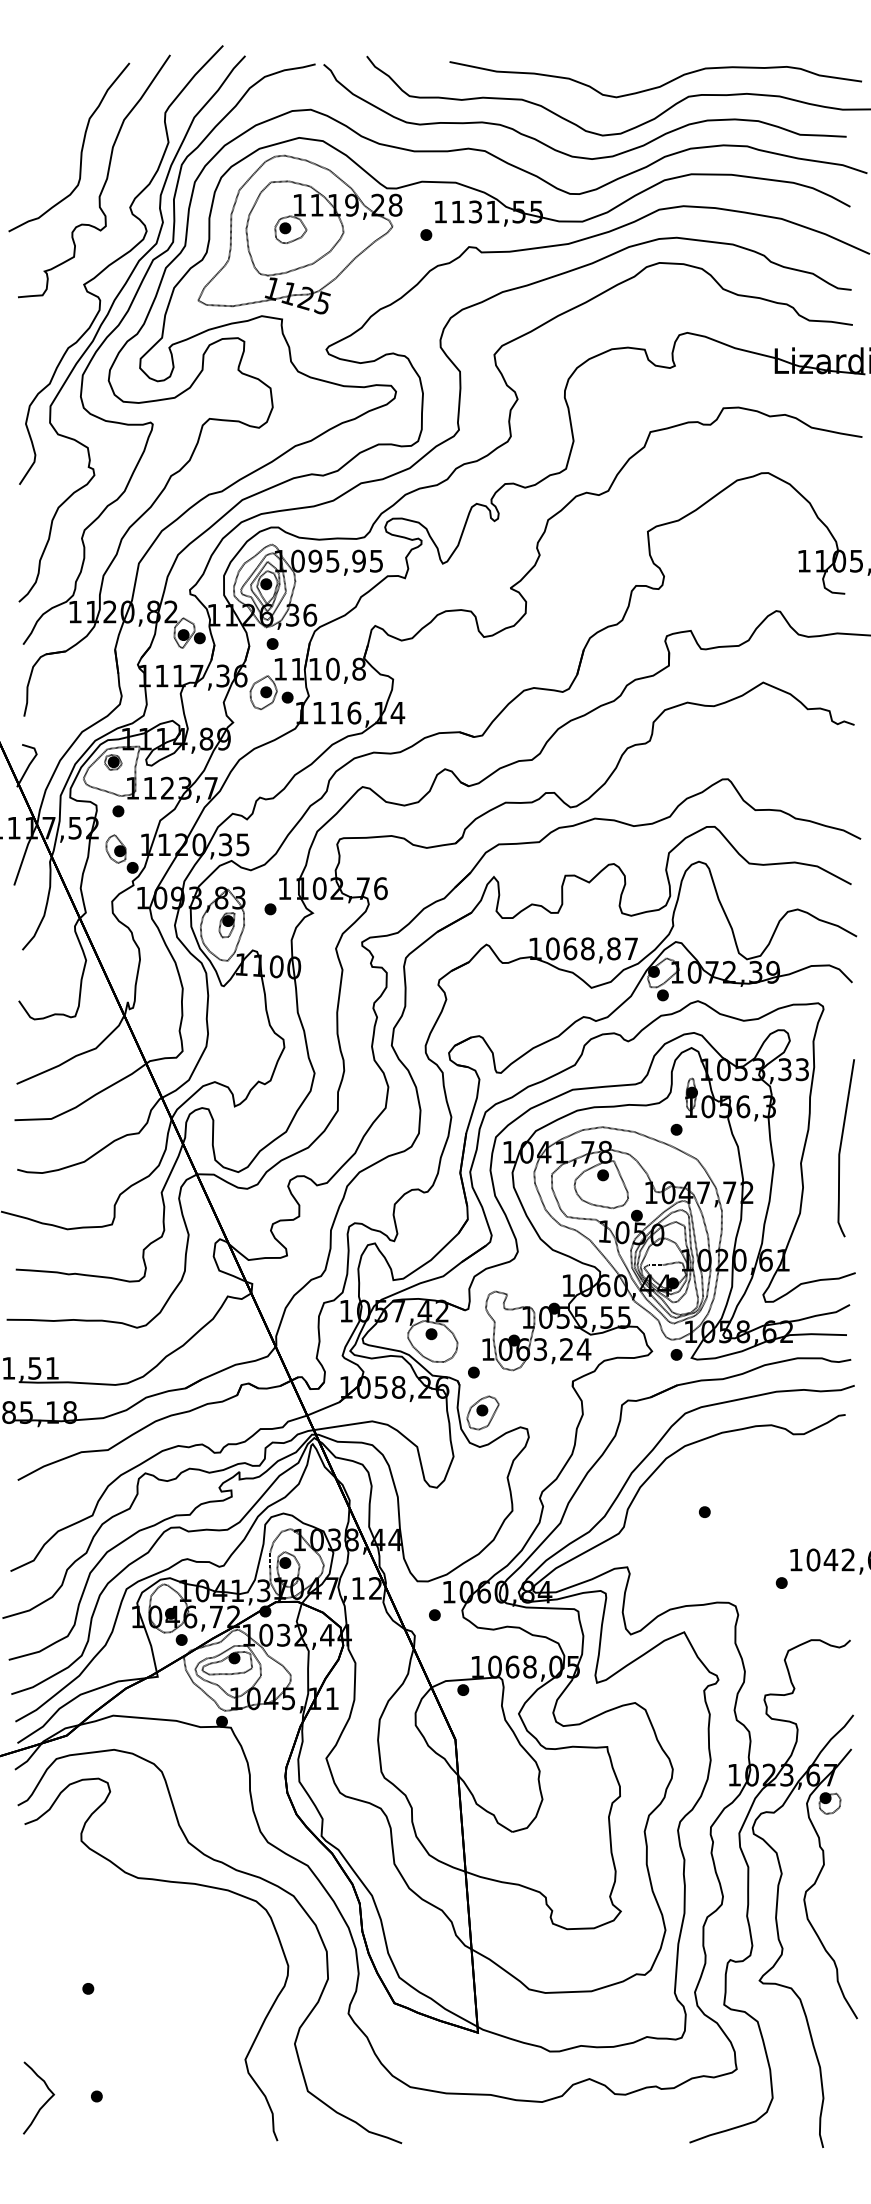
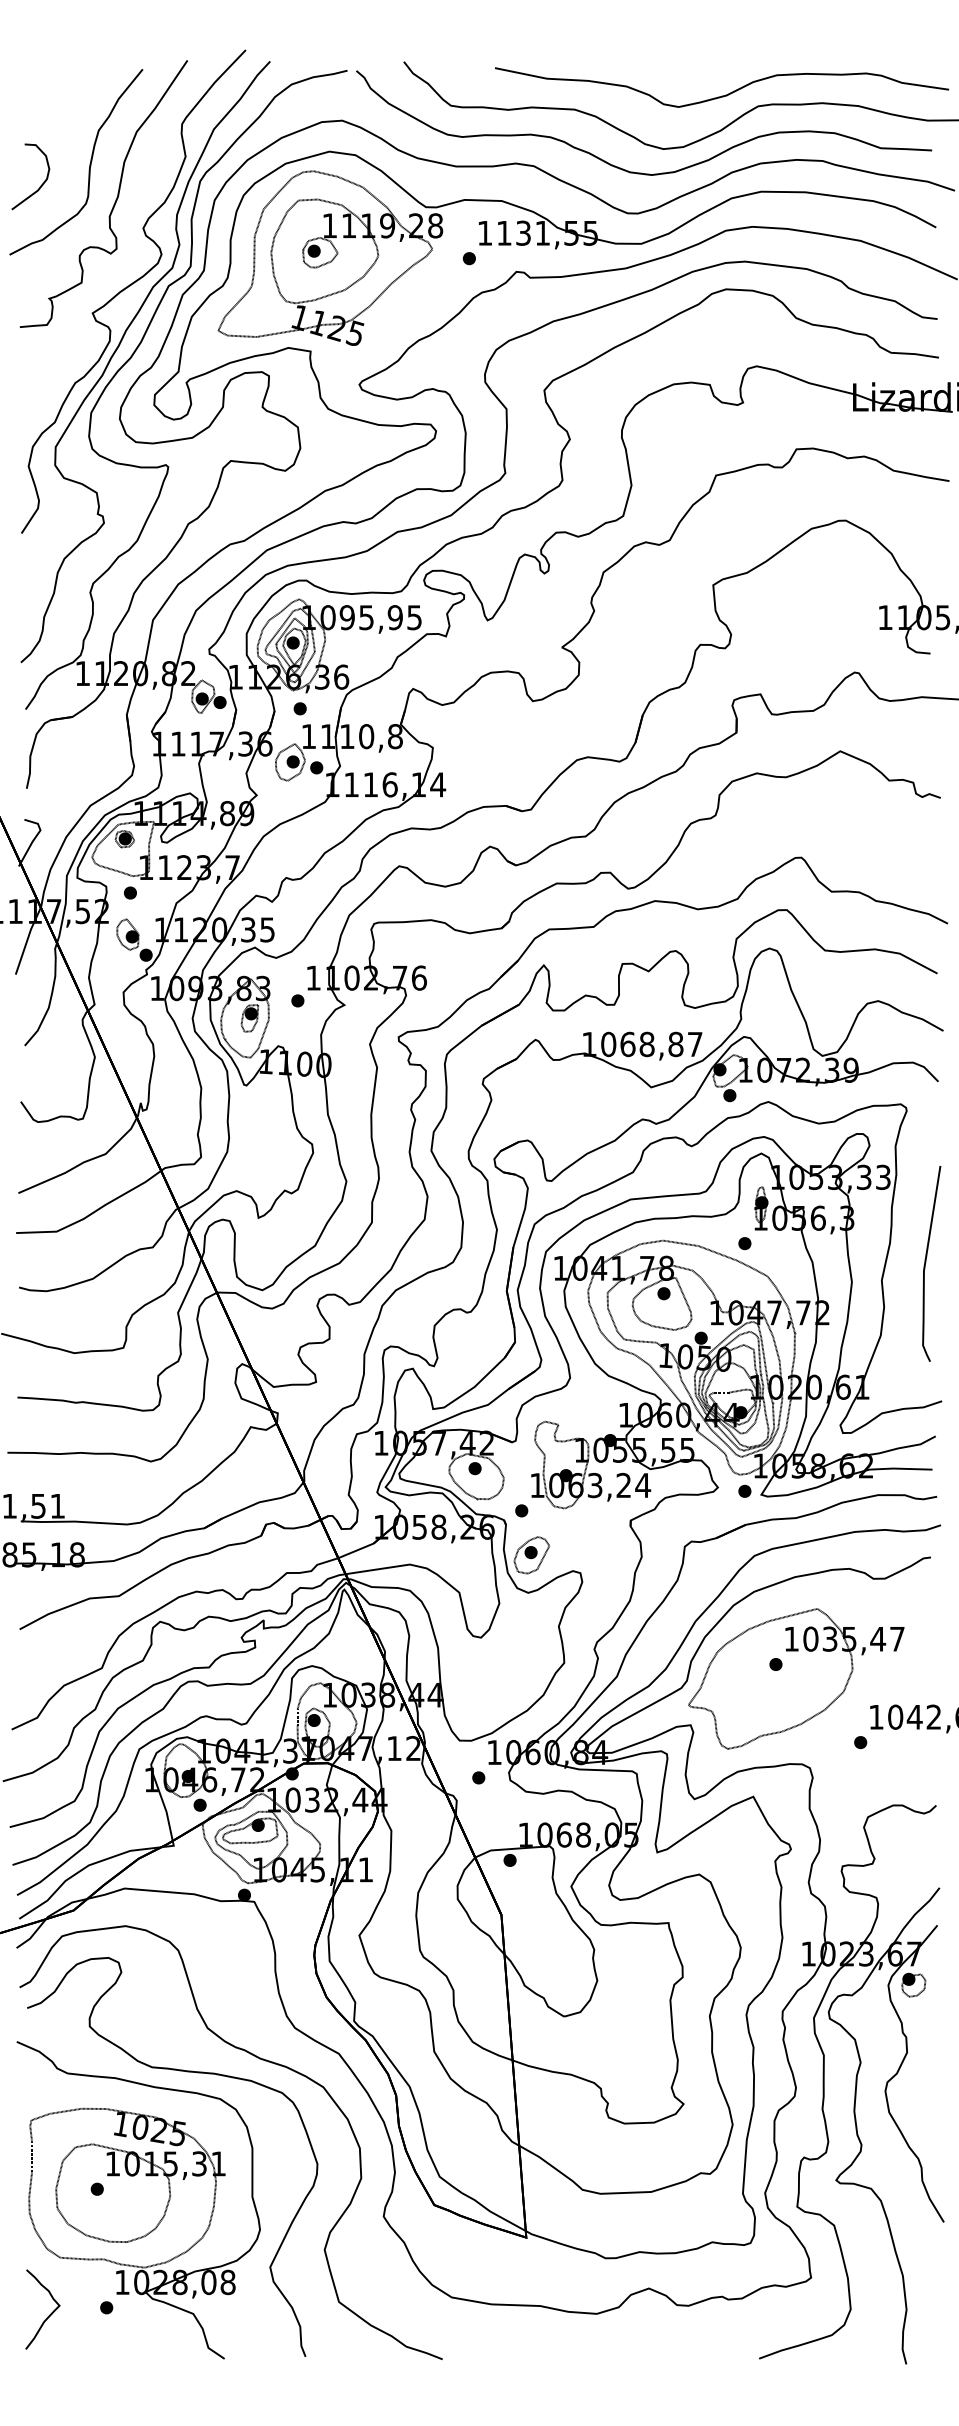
curve: (36, 168) -> (40, 185), added
part: (723, 1524) -> (796, 1678), added
part: (125, 1999) -> (138, 2200), added

